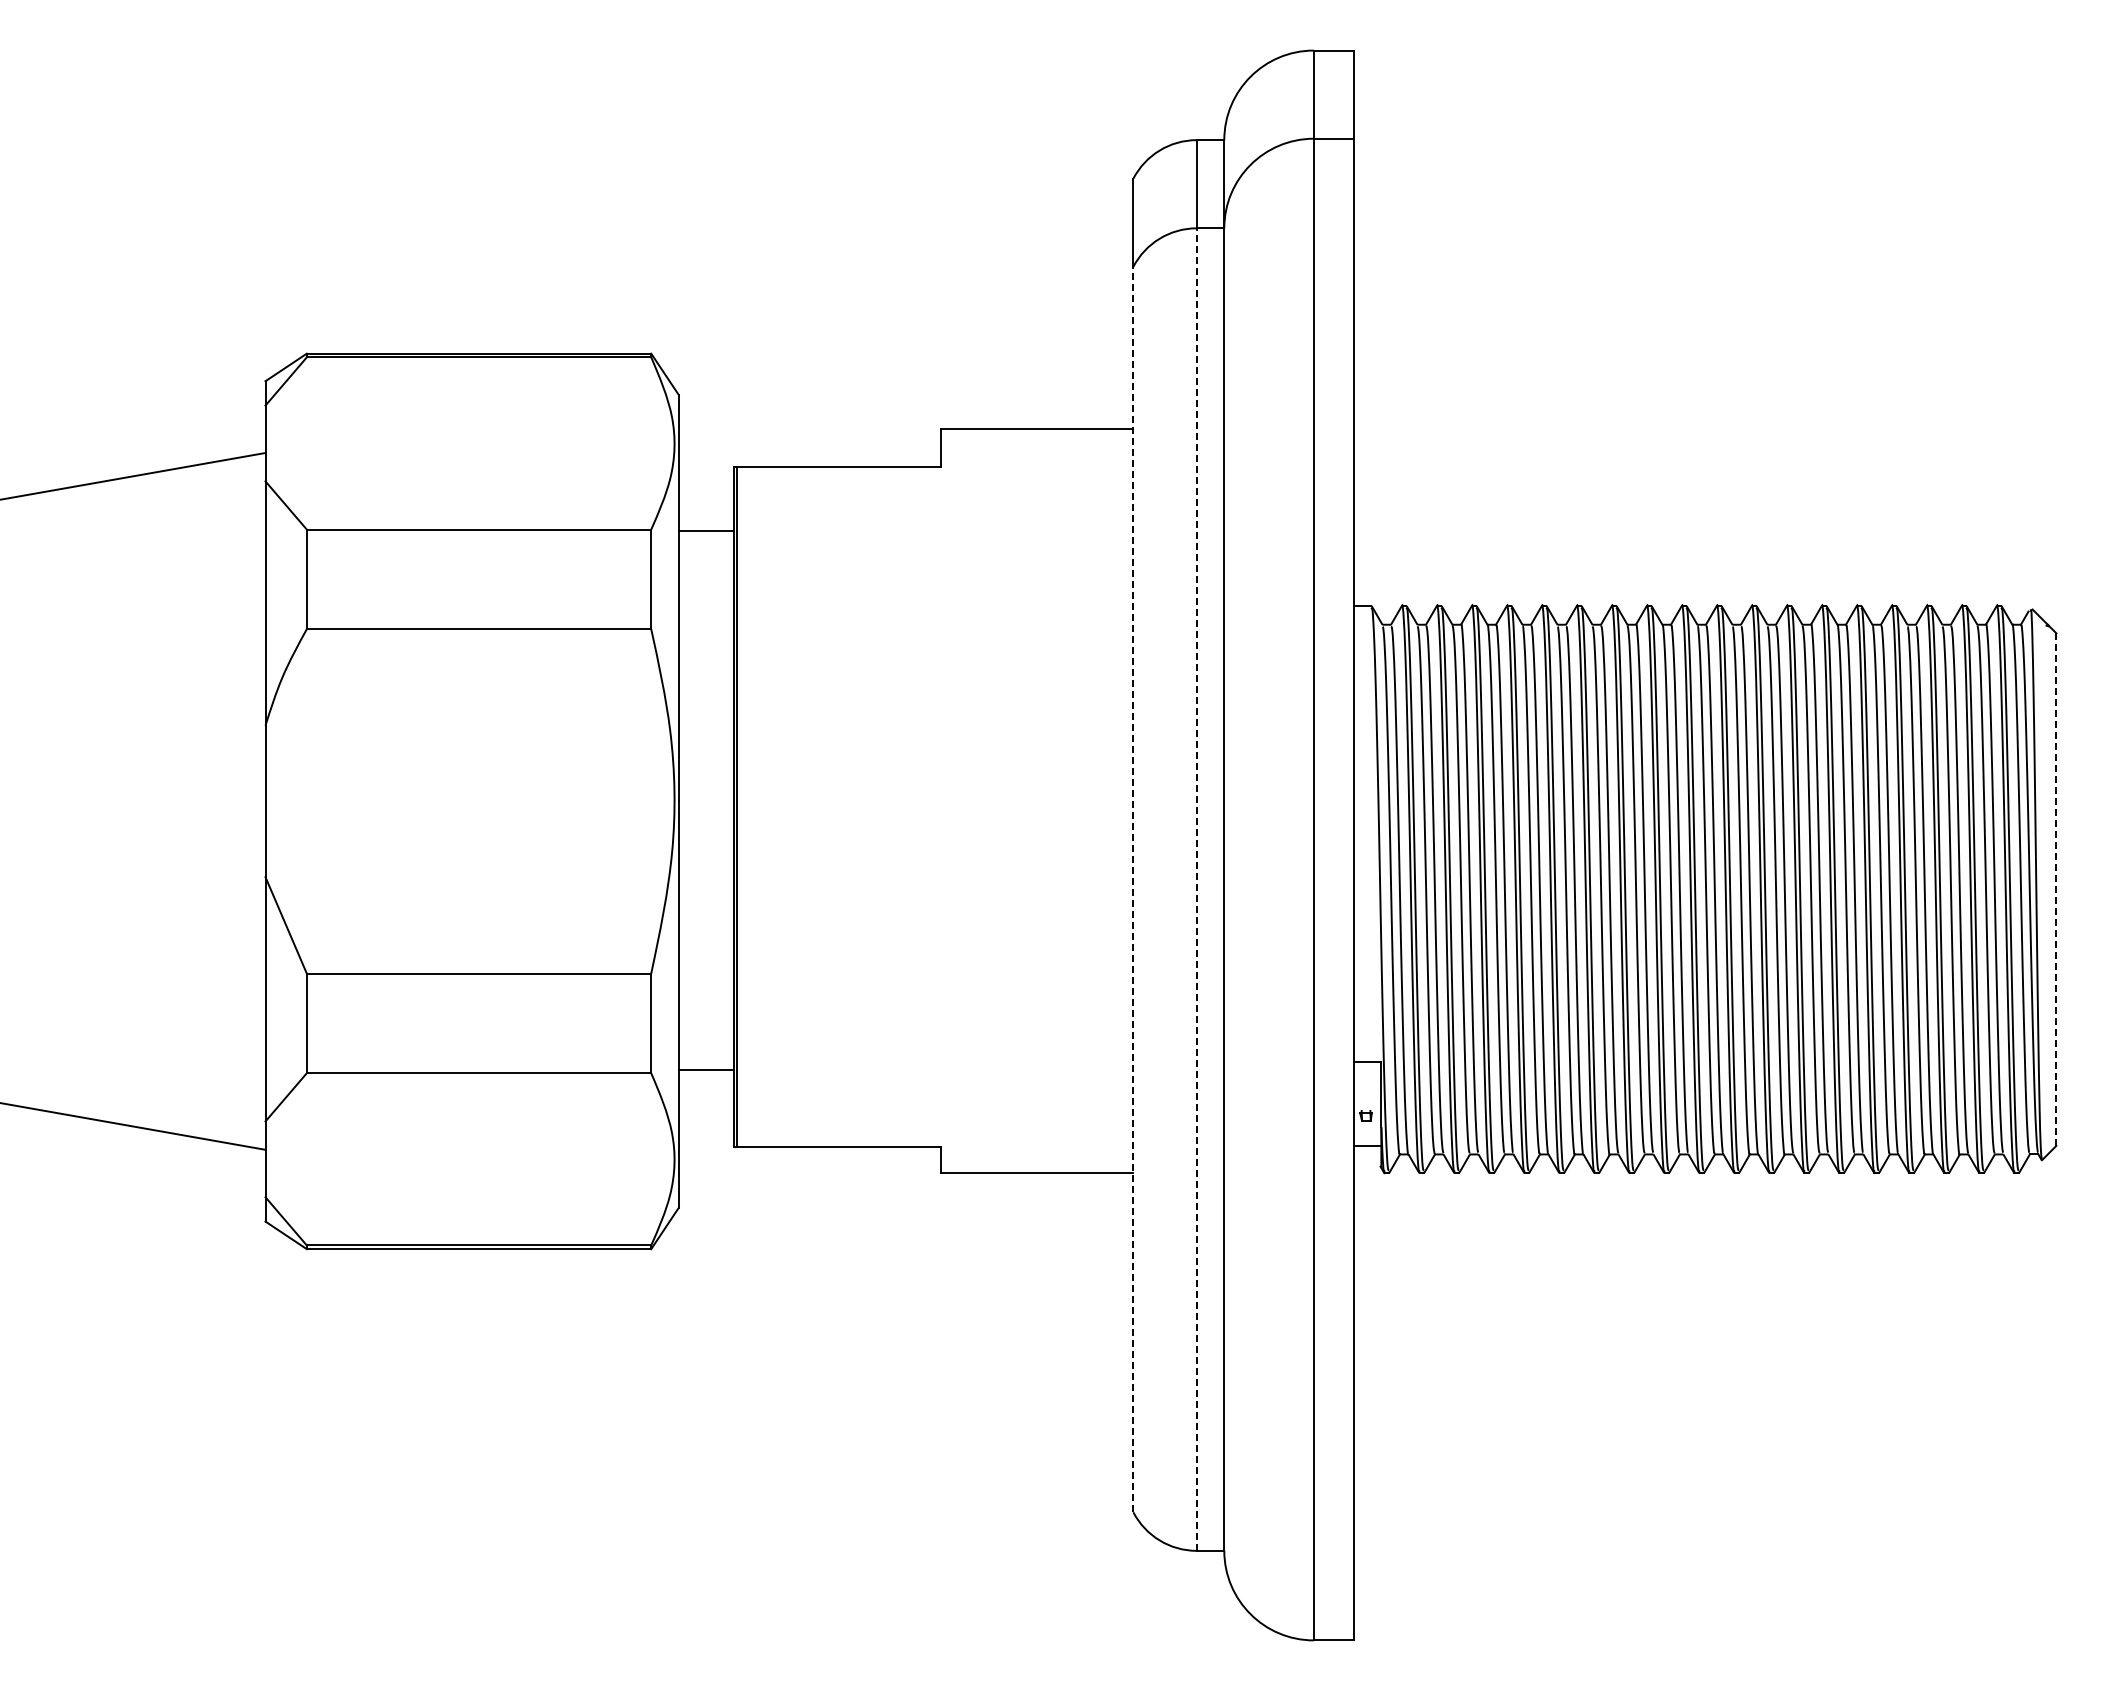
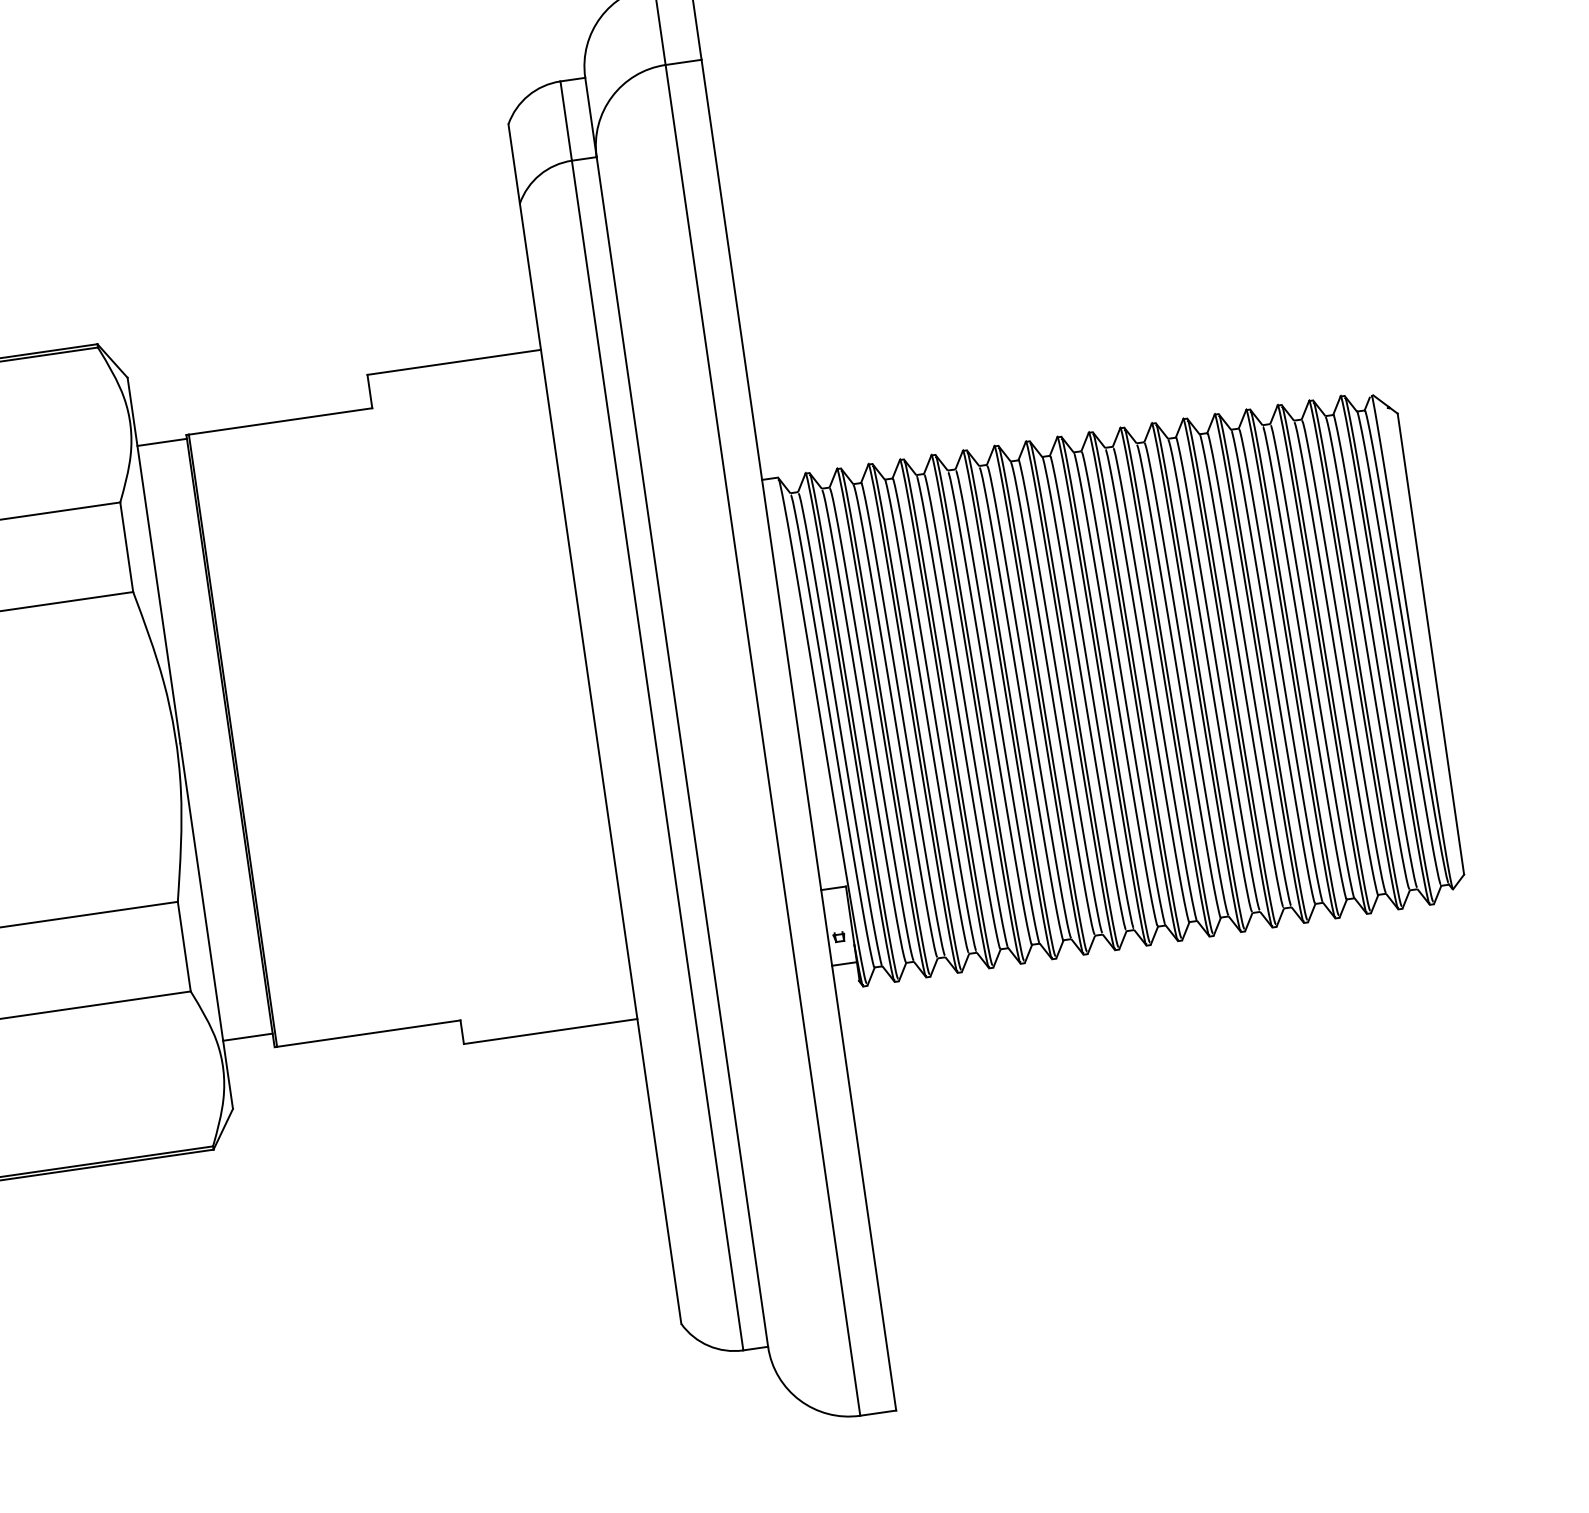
line: (705, 530) -> (161, 442), moved
line: (1133, 889) -> (600, 763), dashed -> solid
line: (1196, 889) -> (657, 755), dashed -> solid
line: (2056, 890) -> (1431, 644), dashed -> solid
line: (705, 1070) -> (247, 1037), moved

